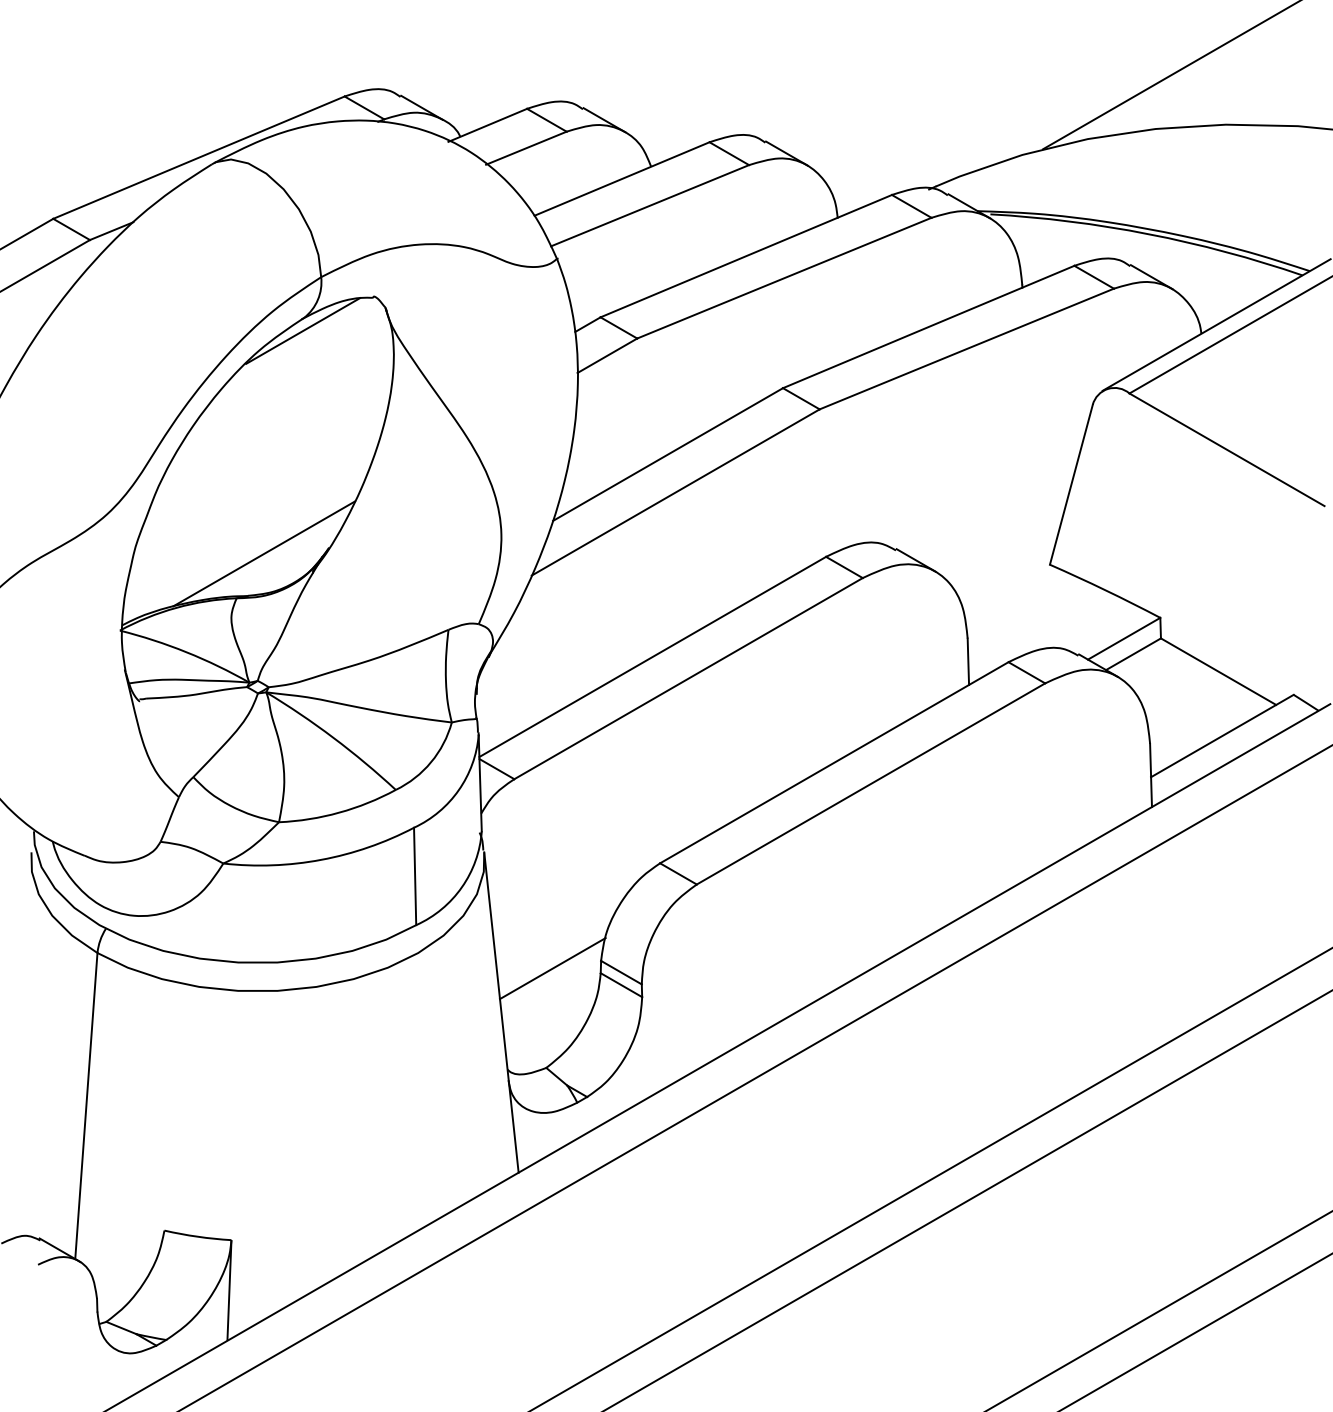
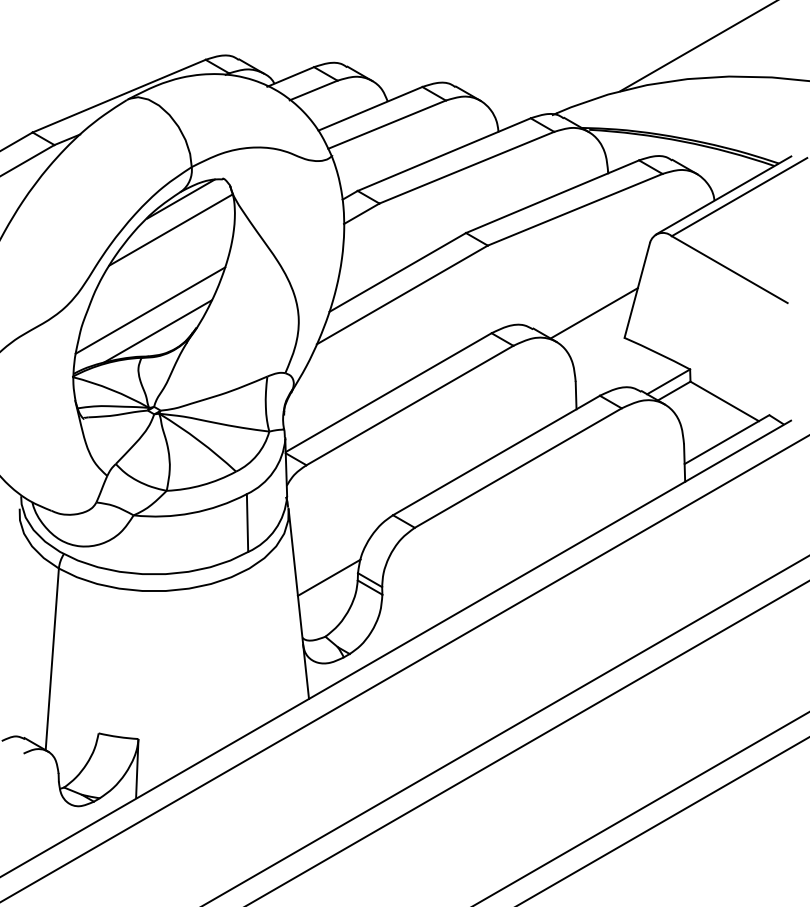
line: (285, 382) -> (170, 229), added
line: (251, 518) -> (150, 310), added
line: (997, 523) -> (593, 313), added

